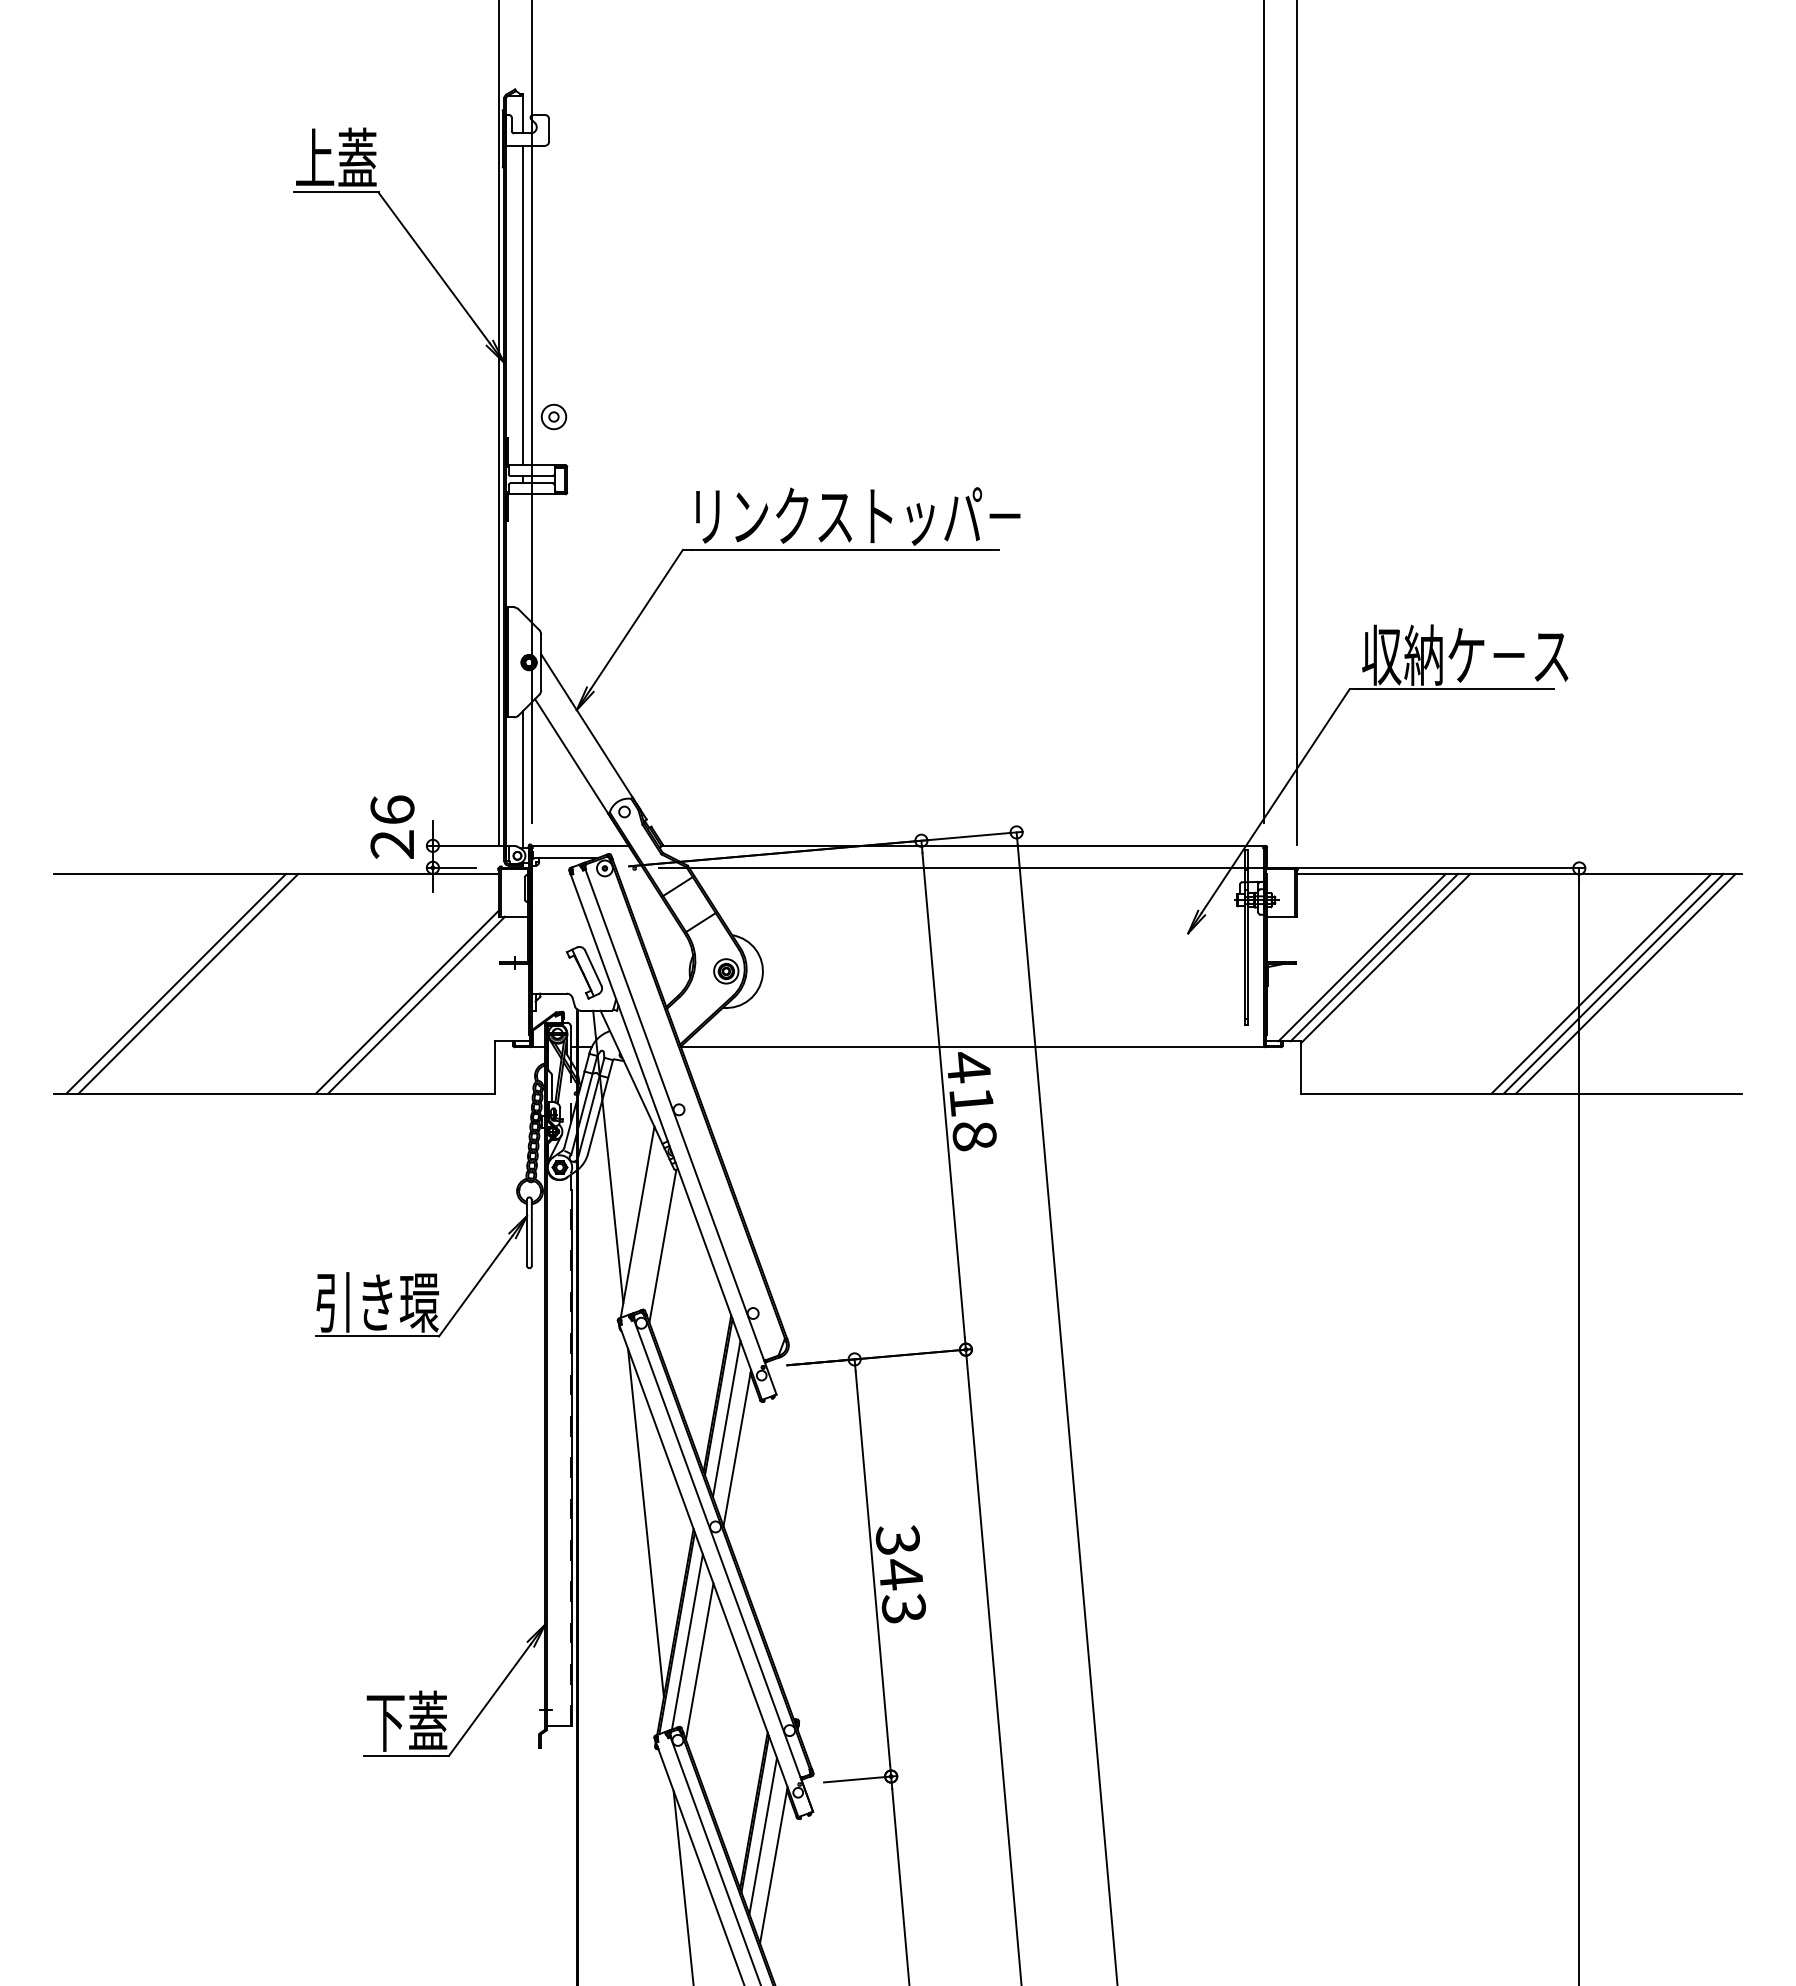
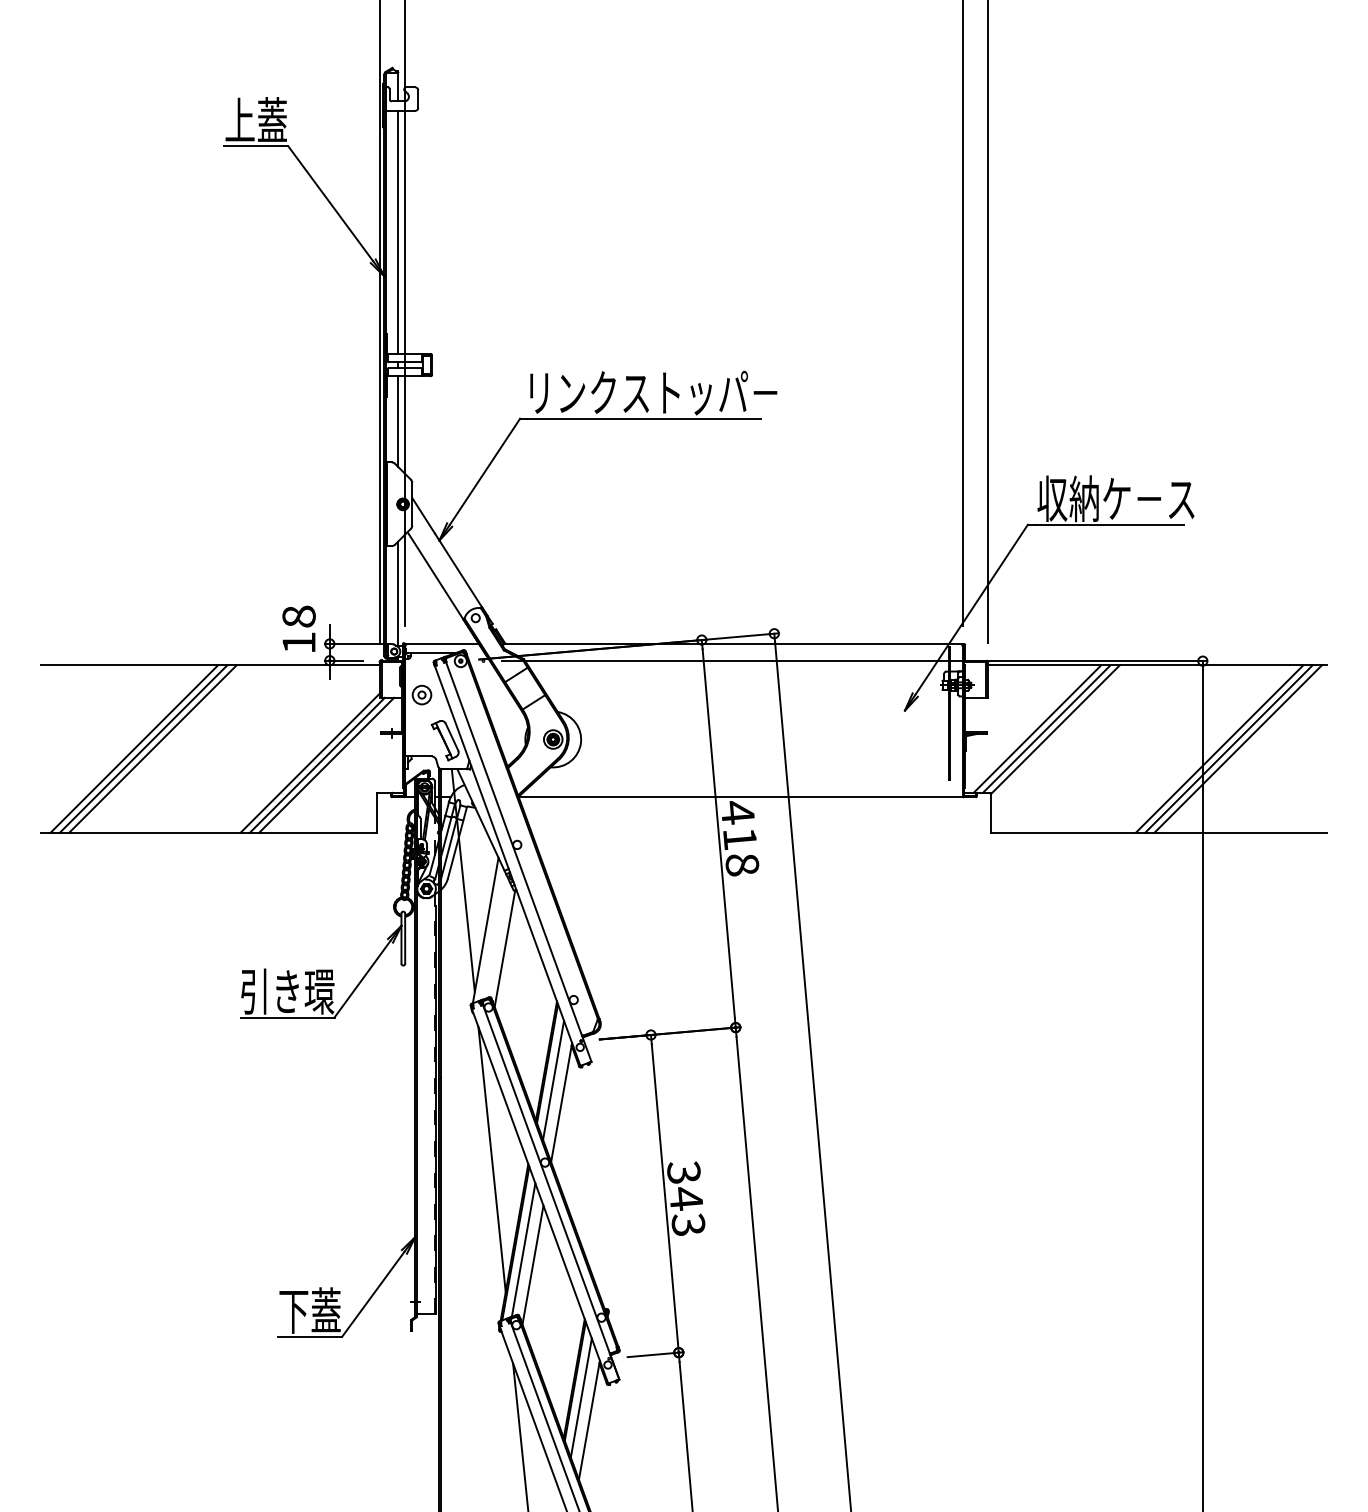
part: (553, 416) -> (421, 694), moved
line: (522, 553) -> (398, 421), added
text: (392, 826) -> (299, 629), 26 -> 18
line: (200, 983) -> (152, 748), added
line: (428, 1004) -> (326, 764), added

